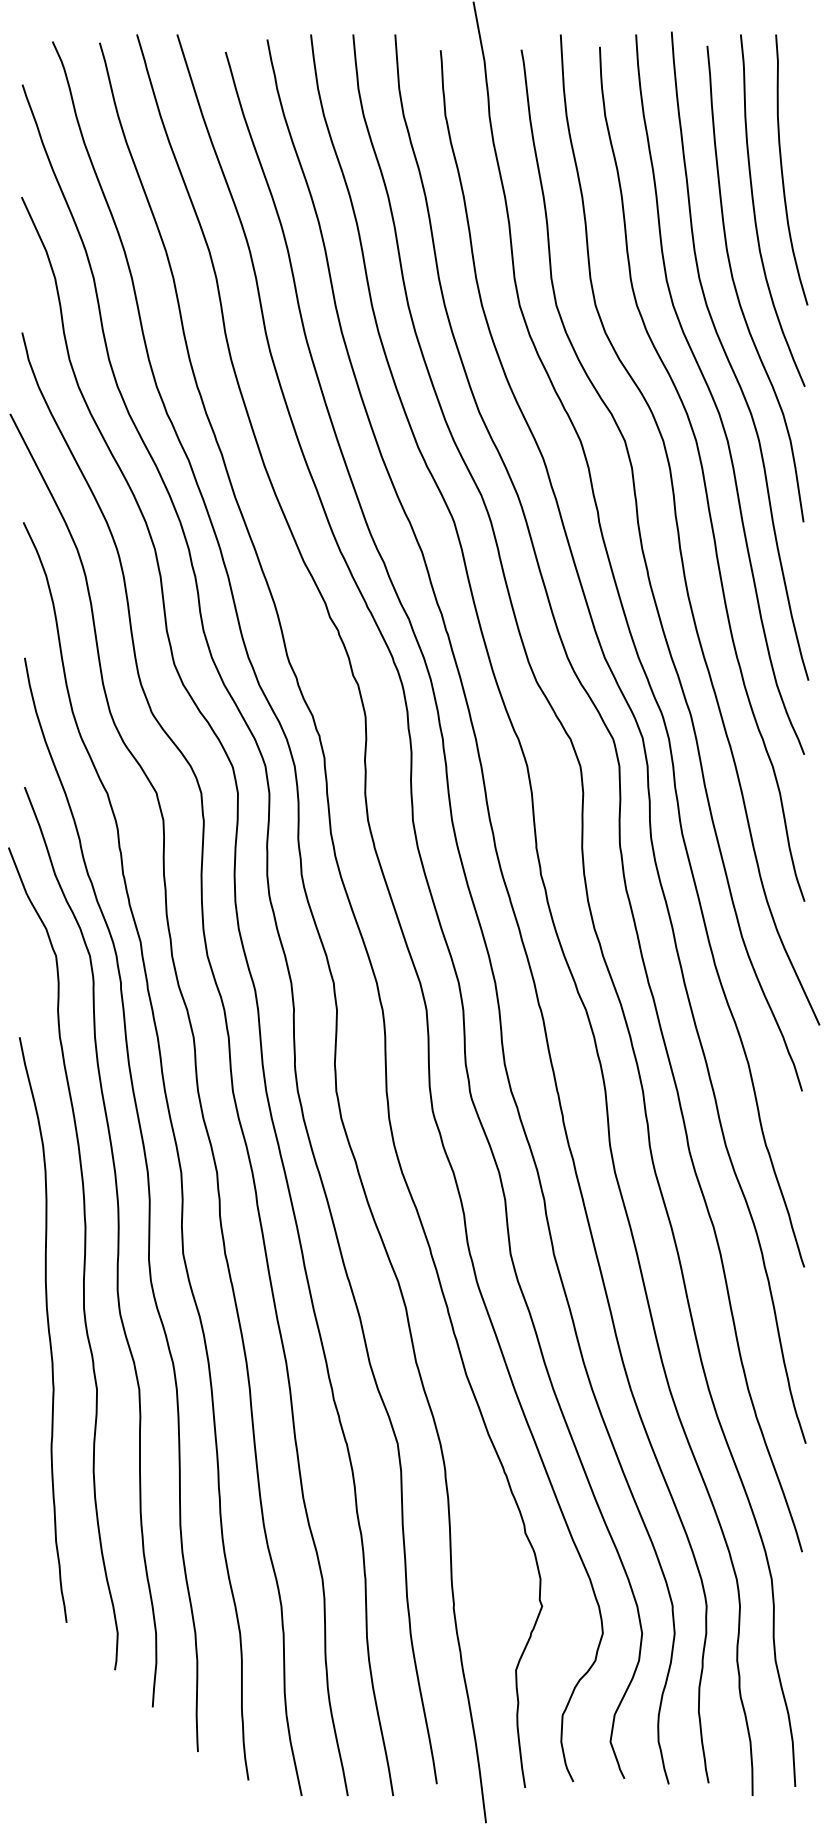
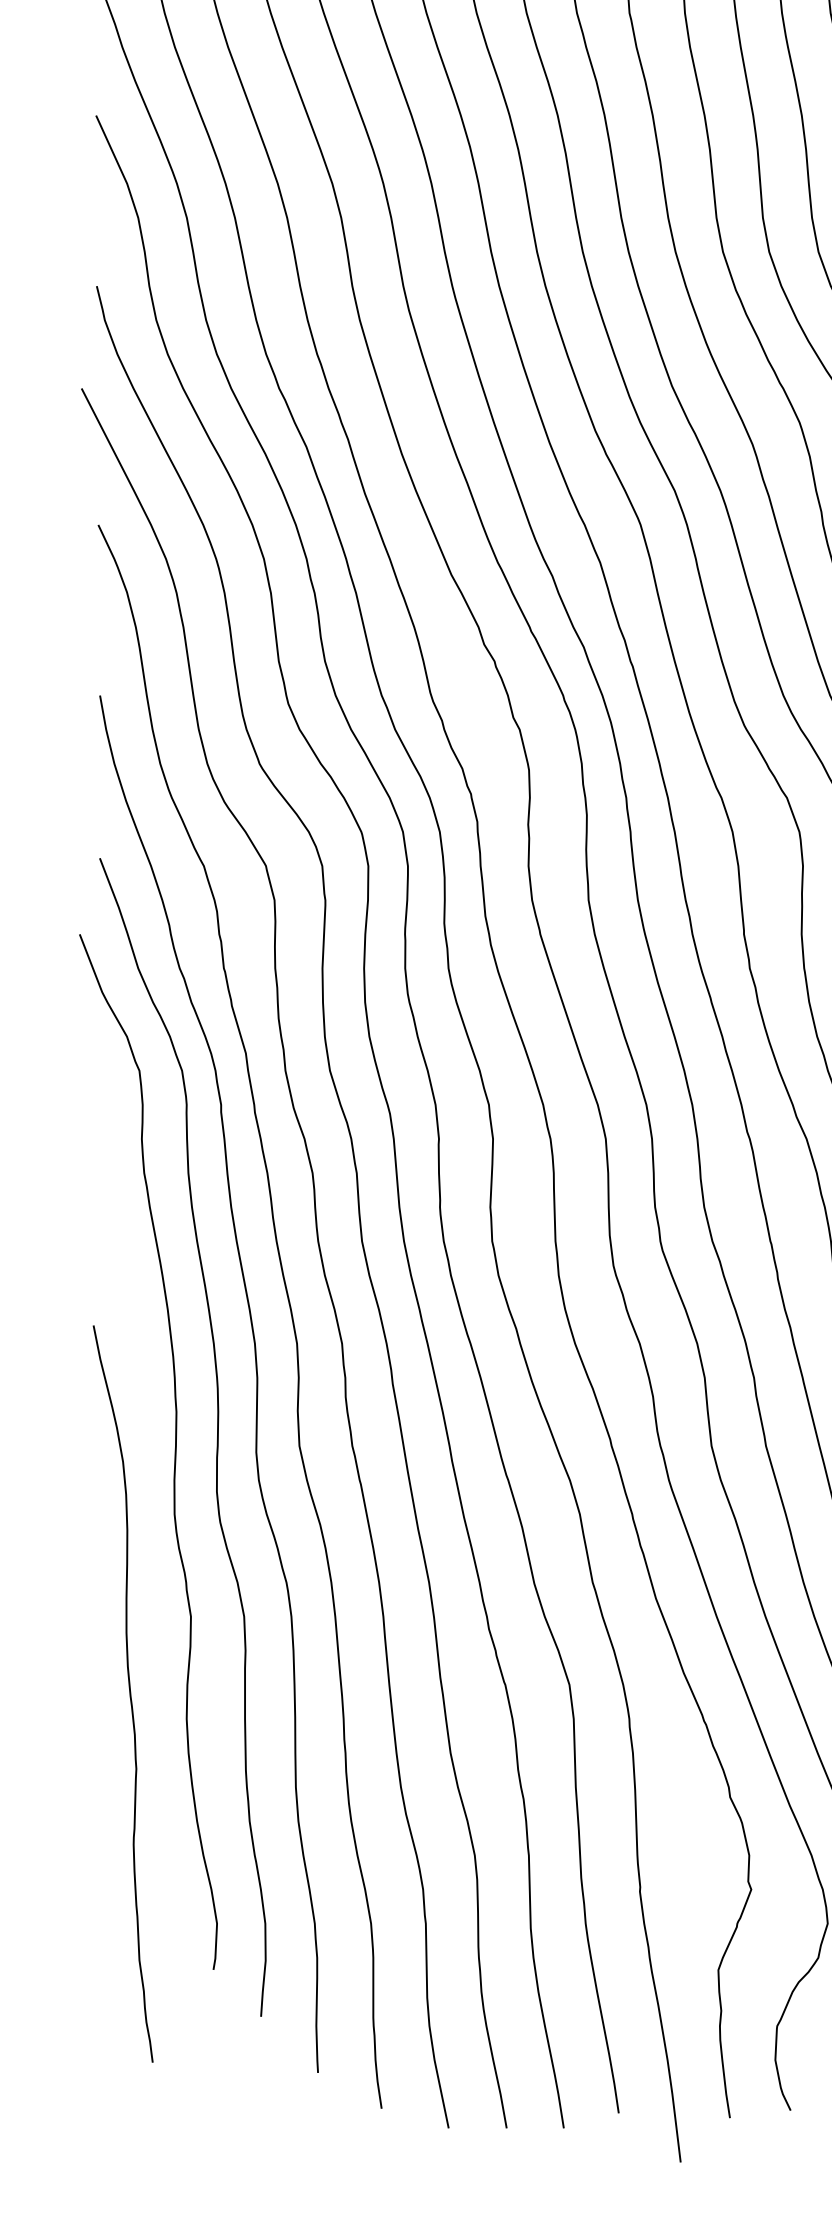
curve: (47, 1328) -> (128, 1692), moved

